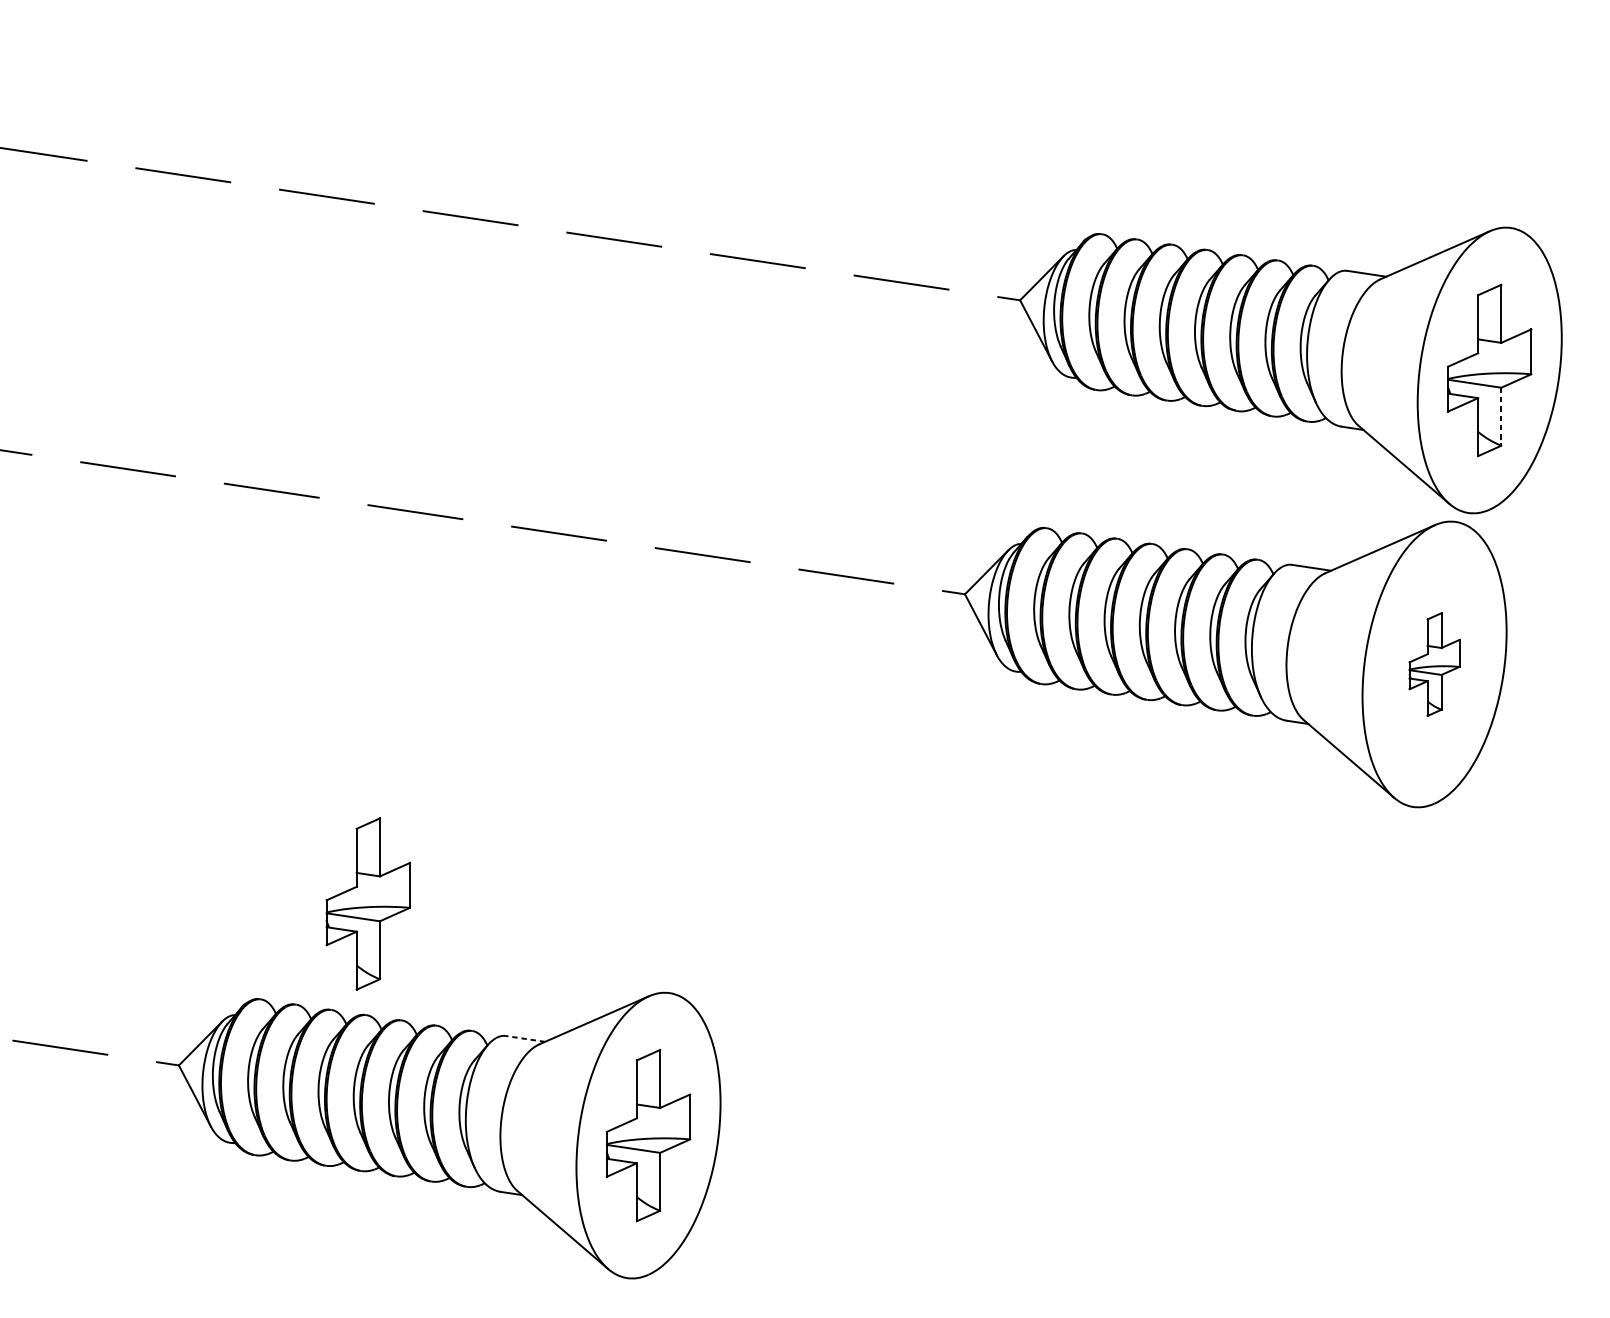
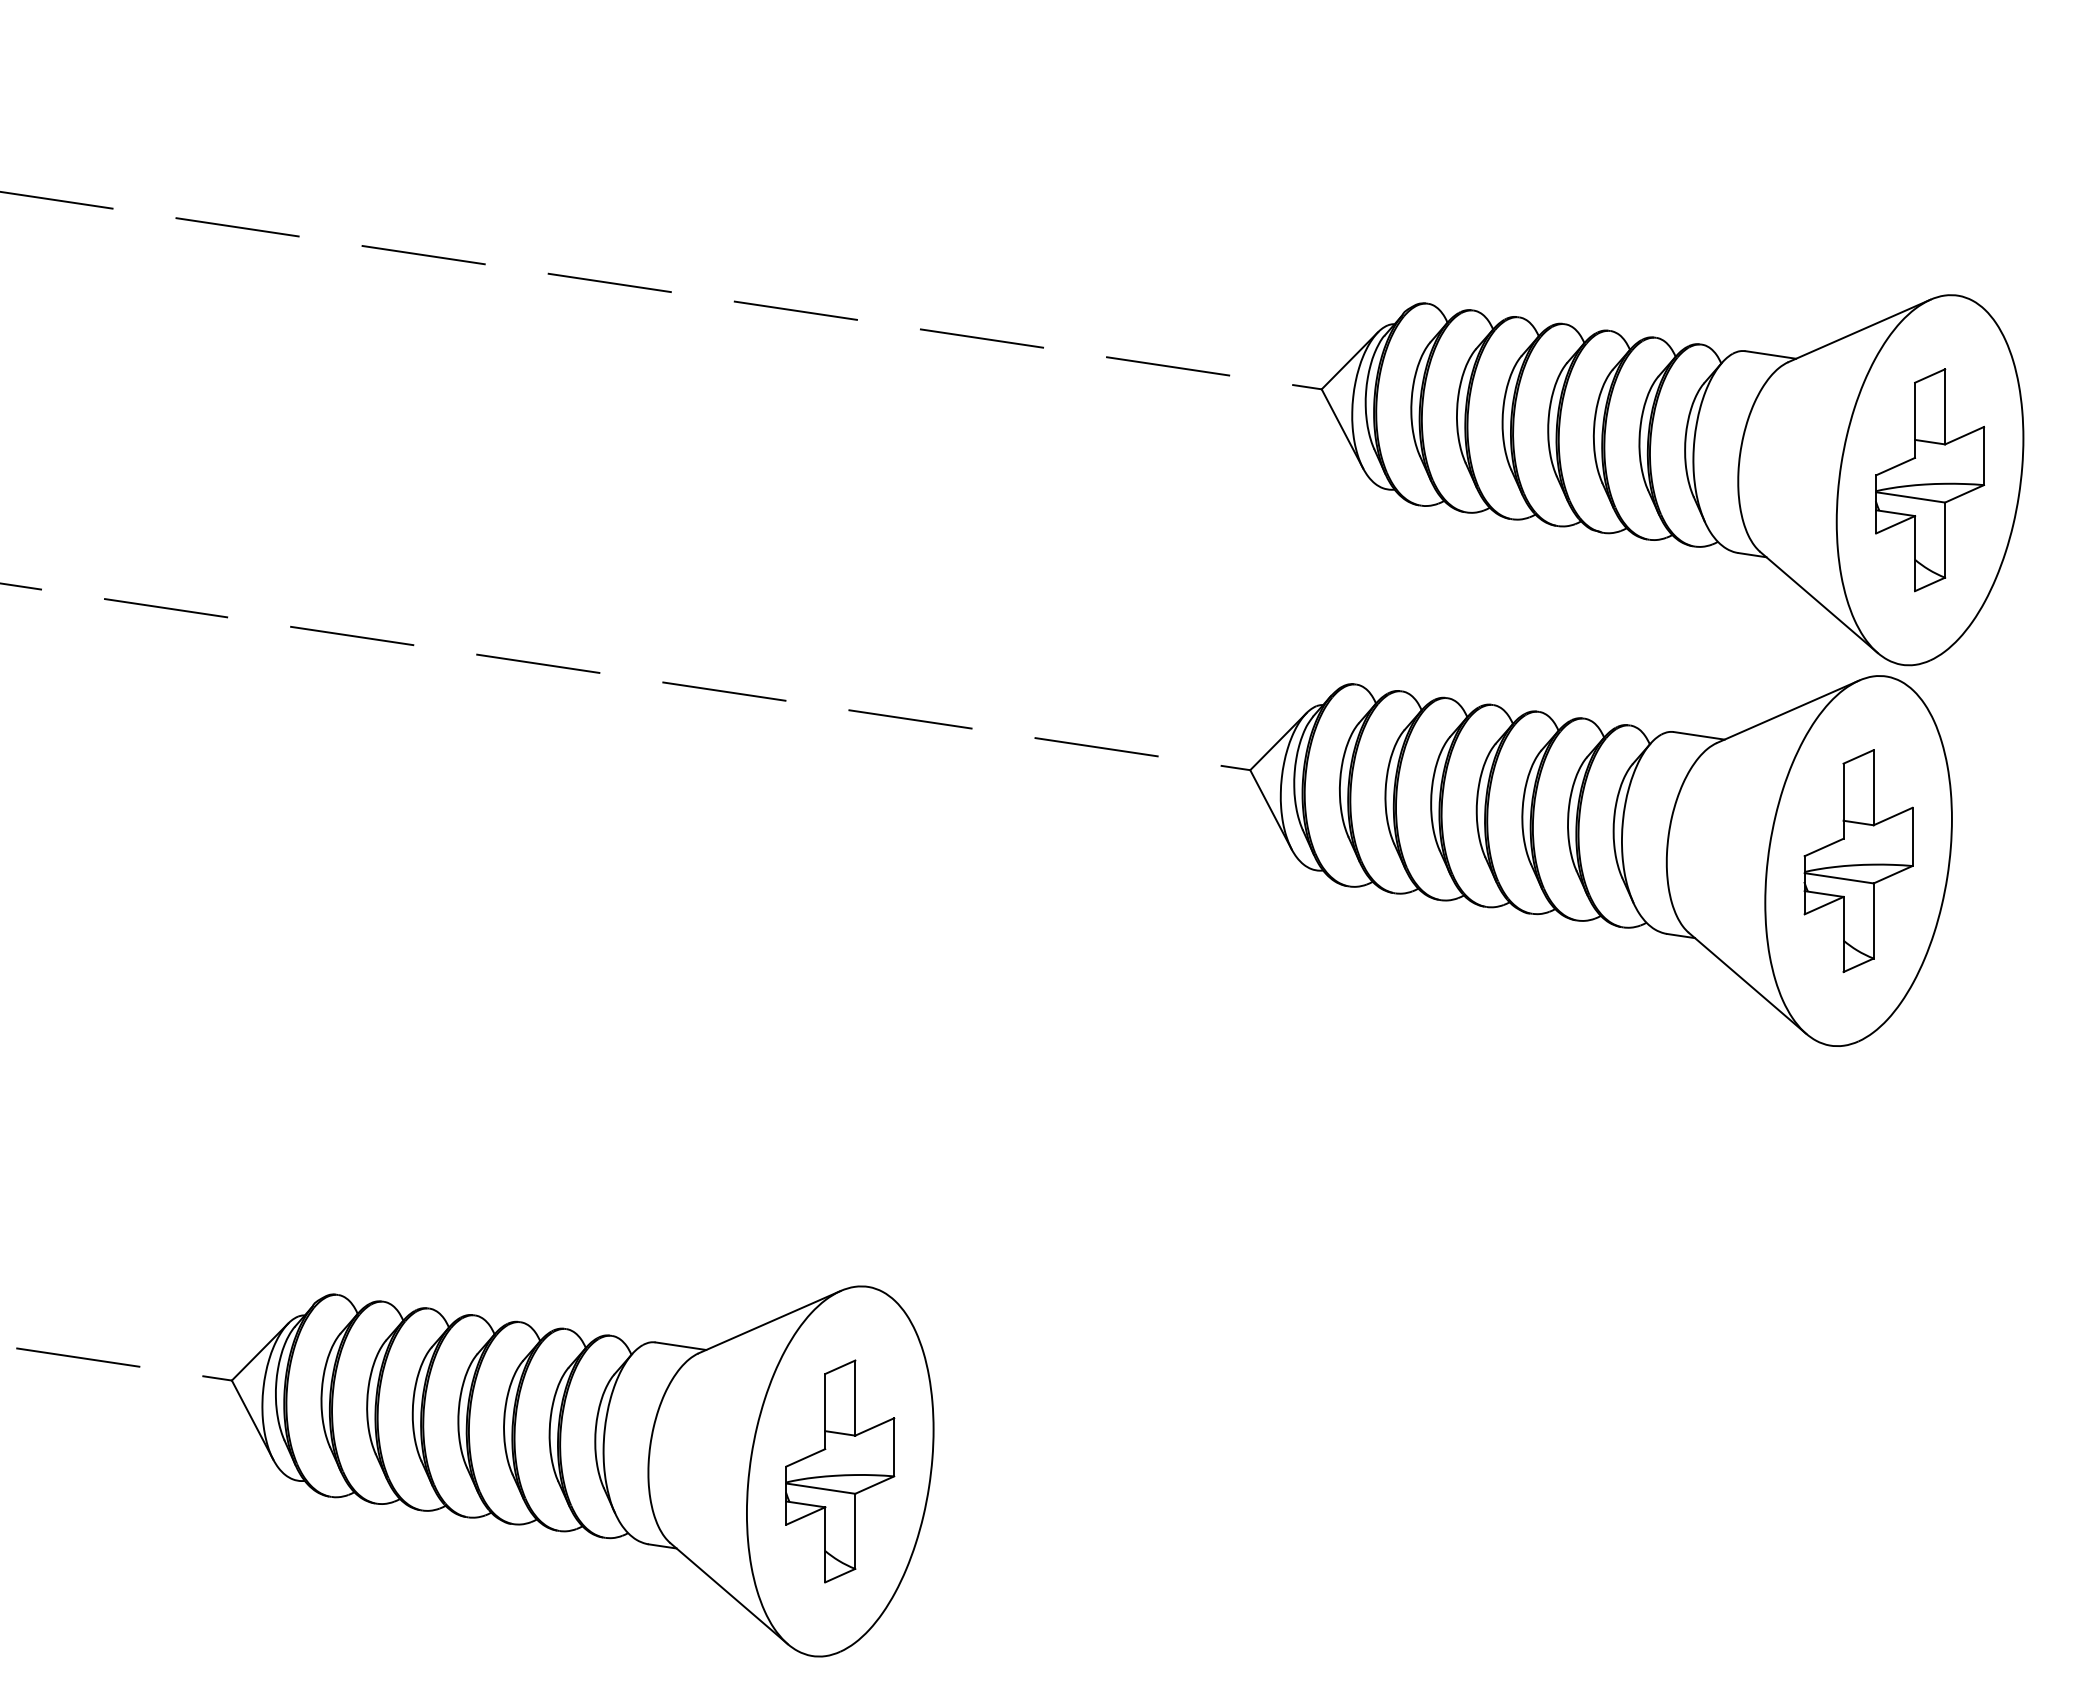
line: (1501, 417) -> (1945, 540), dashed -> solid
part: (1434, 664) -> (1858, 861), size x1.67
part: (368, 904) -> (477, 1171), removed
line: (525, 1039) -> (680, 1346), dashed -> solid

